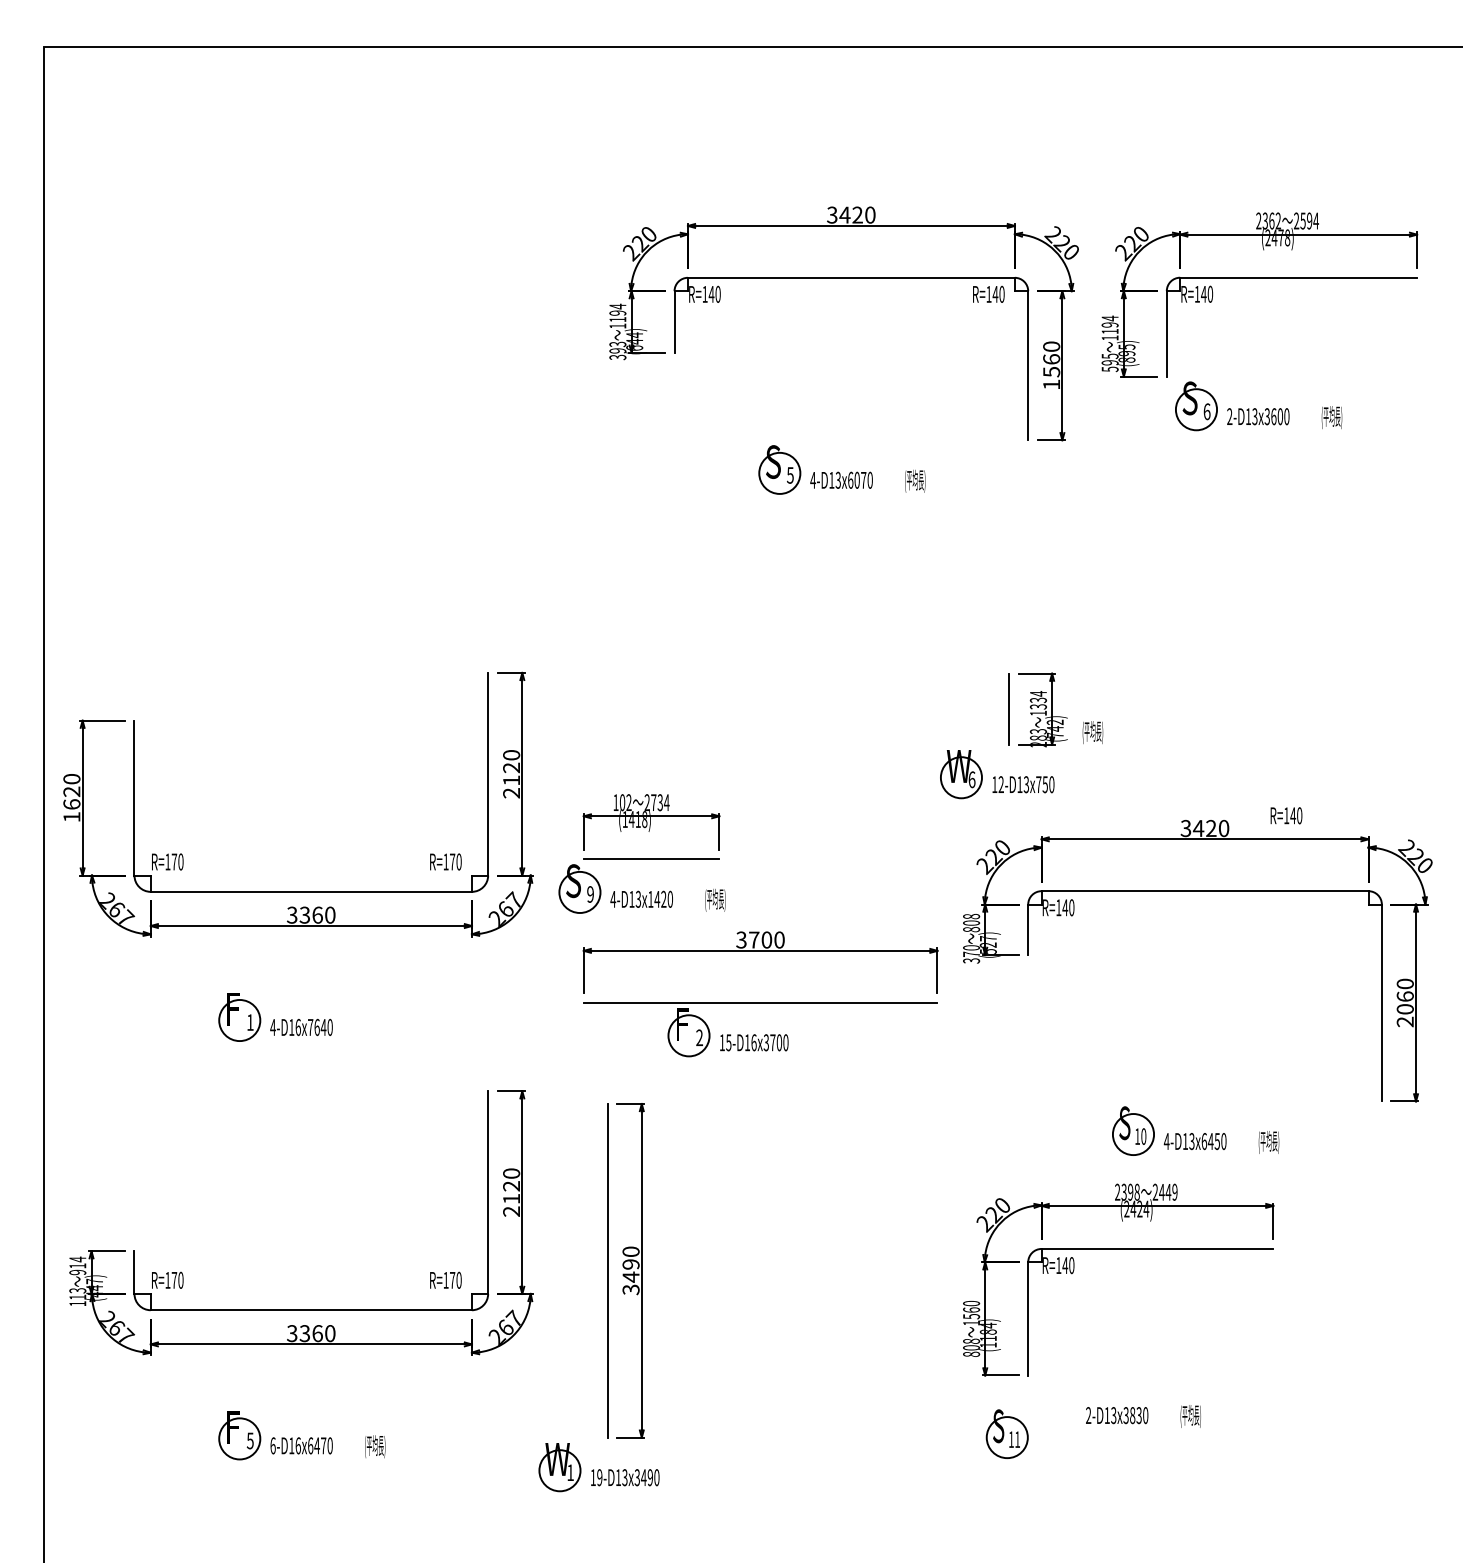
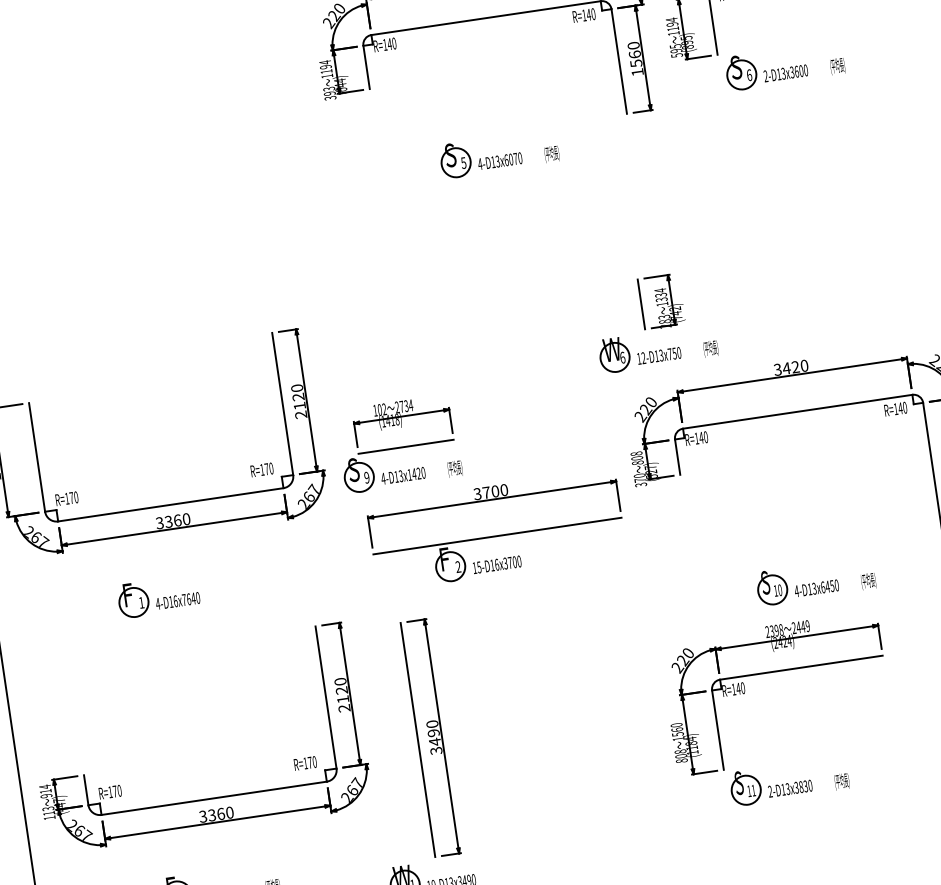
text: (1092, 732) -> (710, 348), moved
text: (1286, 815) -> (895, 408), moved
part: (1006, 1433) -> (745, 787), moved

